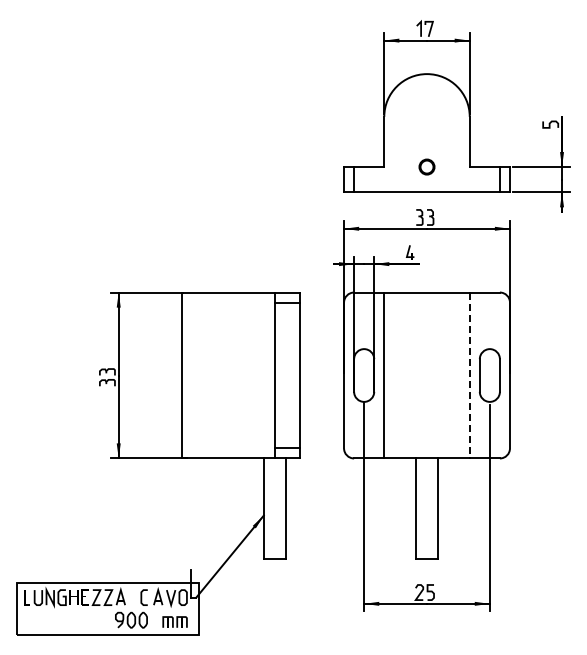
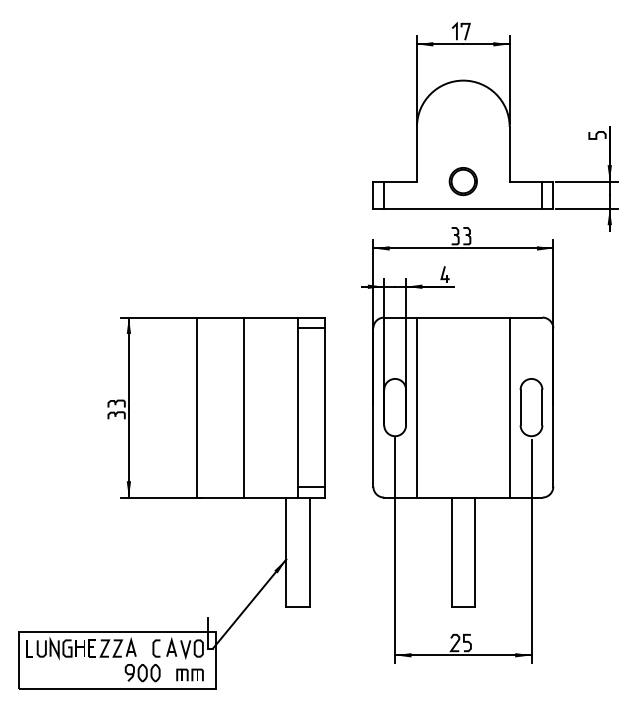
circle: (426, 166) -> (462, 180), size x1.67
line: (224, 375) -> (243, 407), added
line: (469, 375) -> (509, 407), dashed -> solid

